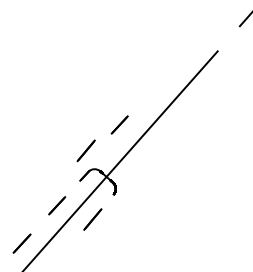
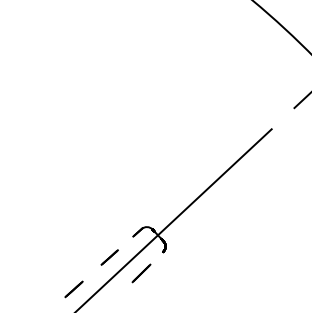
line: (119, 124) -> (174, 188), removed
line: (86, 150) -> (141, 209), removed

